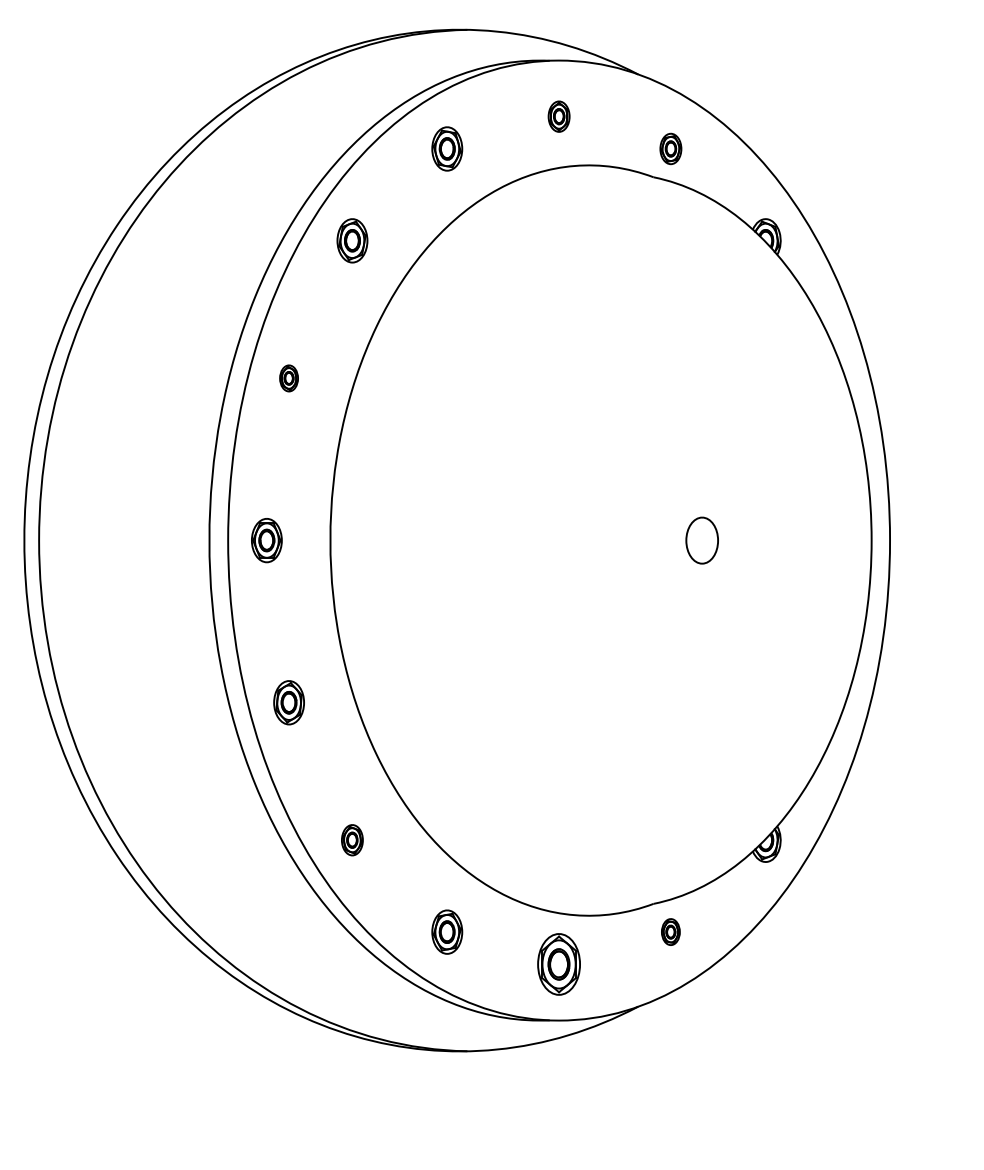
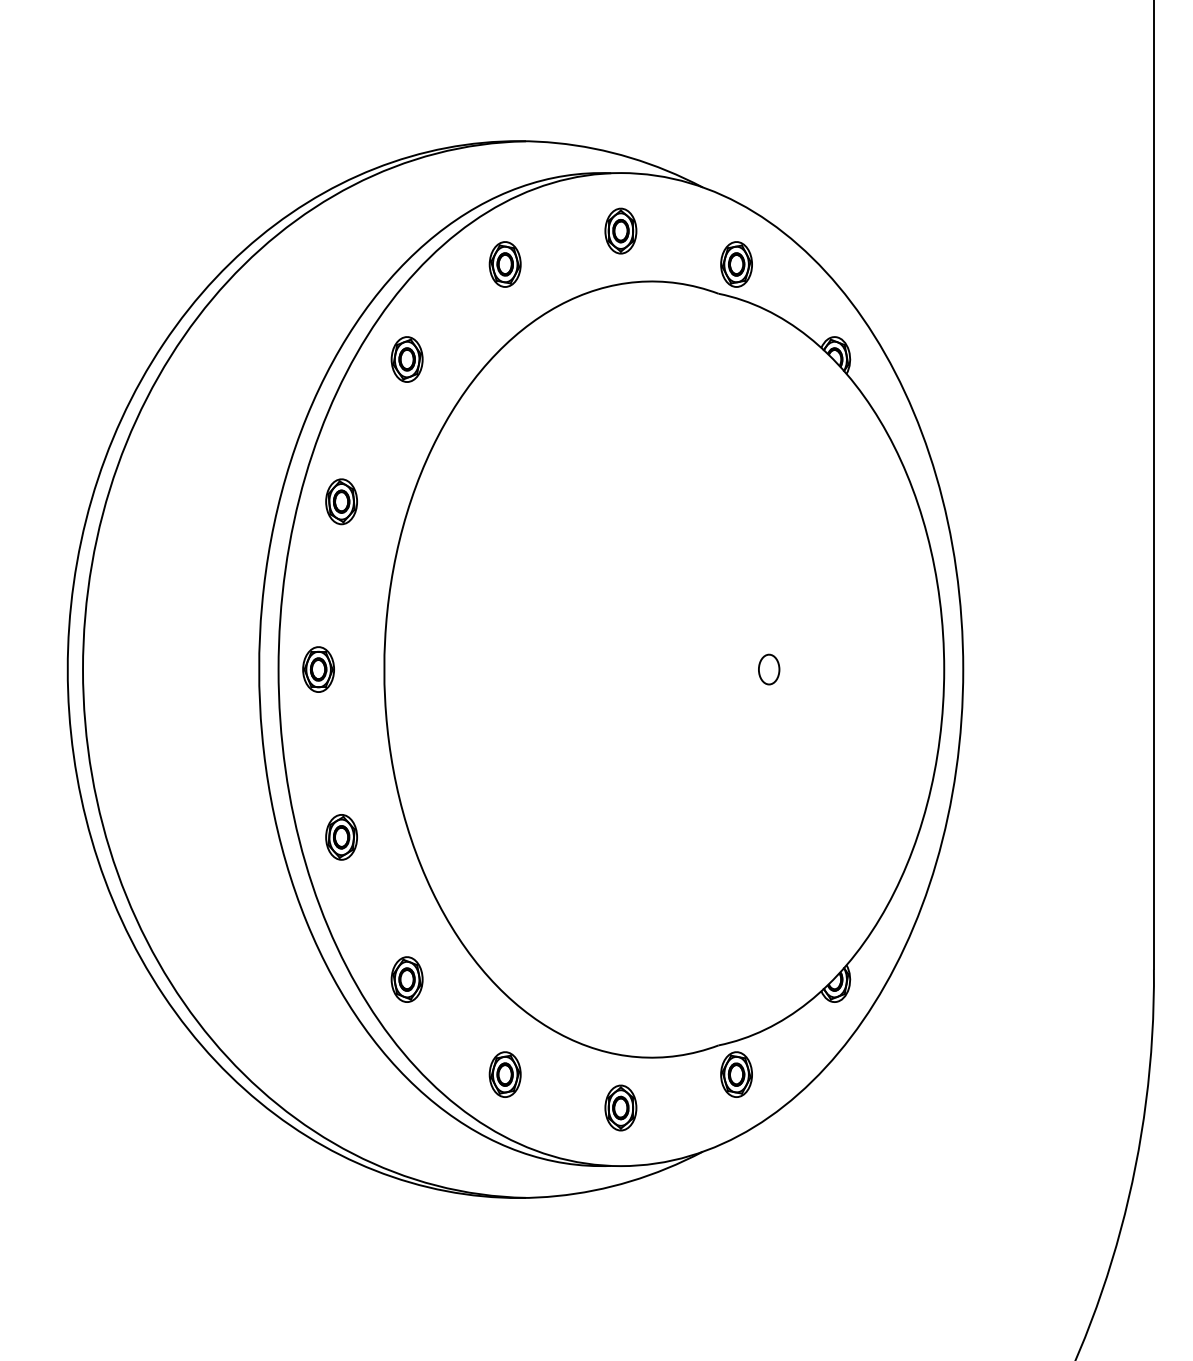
part: (558, 116) -> (620, 230), size x1.43
part: (670, 148) -> (736, 264), size x1.43
part: (288, 378) -> (341, 501), size x1.67
part: (702, 540) -> (769, 669), size x0.62
part: (351, 840) -> (406, 979), size x1.43
part: (670, 932) -> (736, 1074), size x1.67
part: (558, 963) -> (620, 1107), size x0.71

